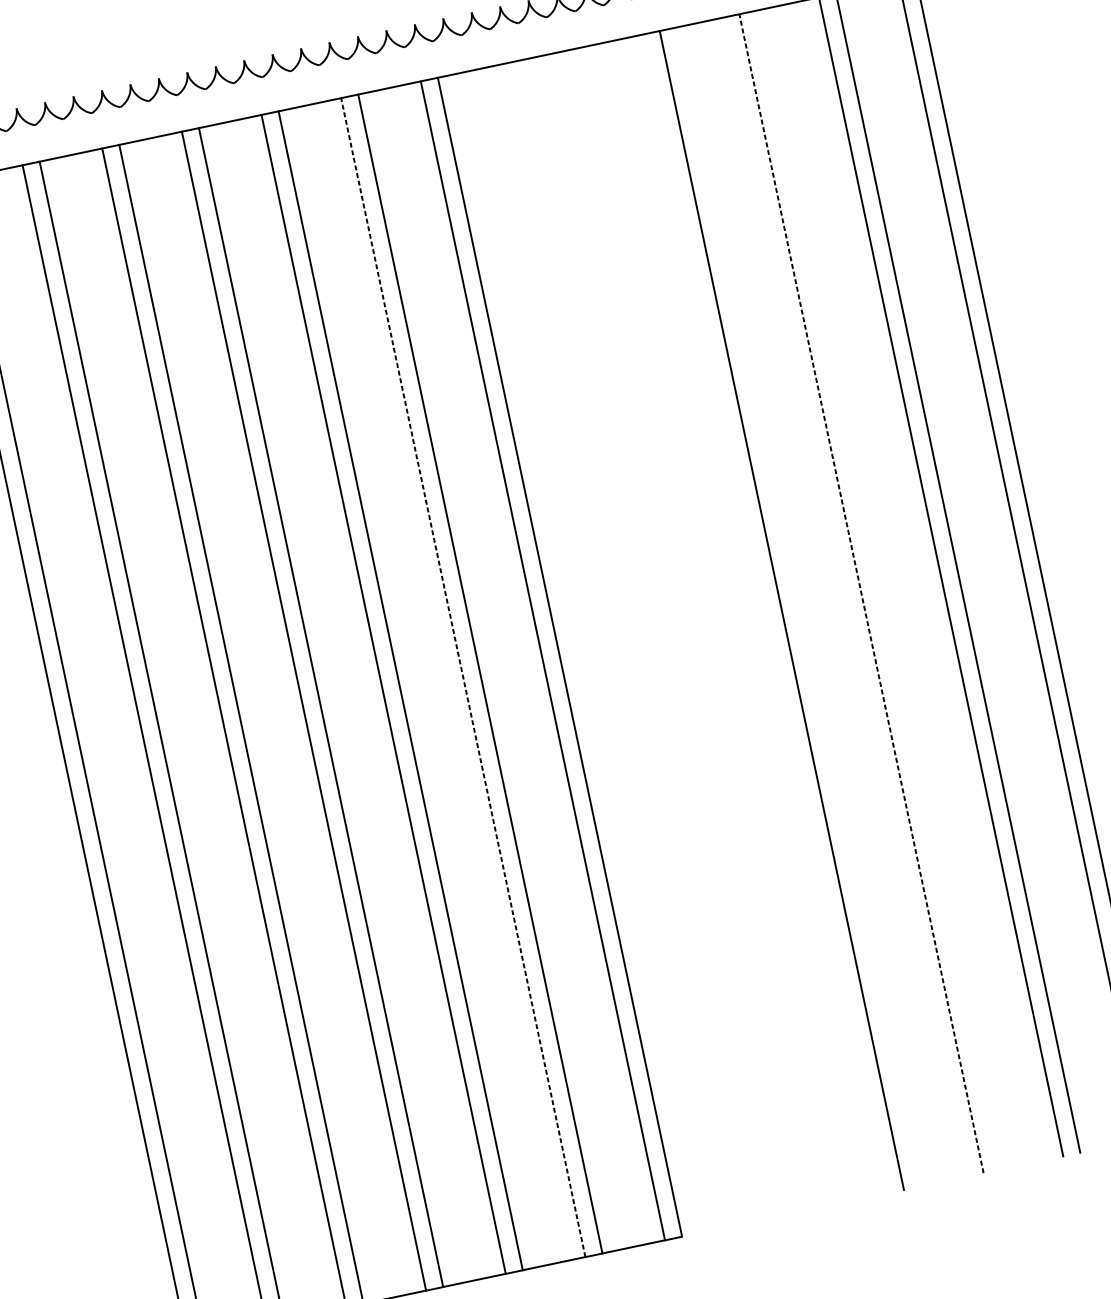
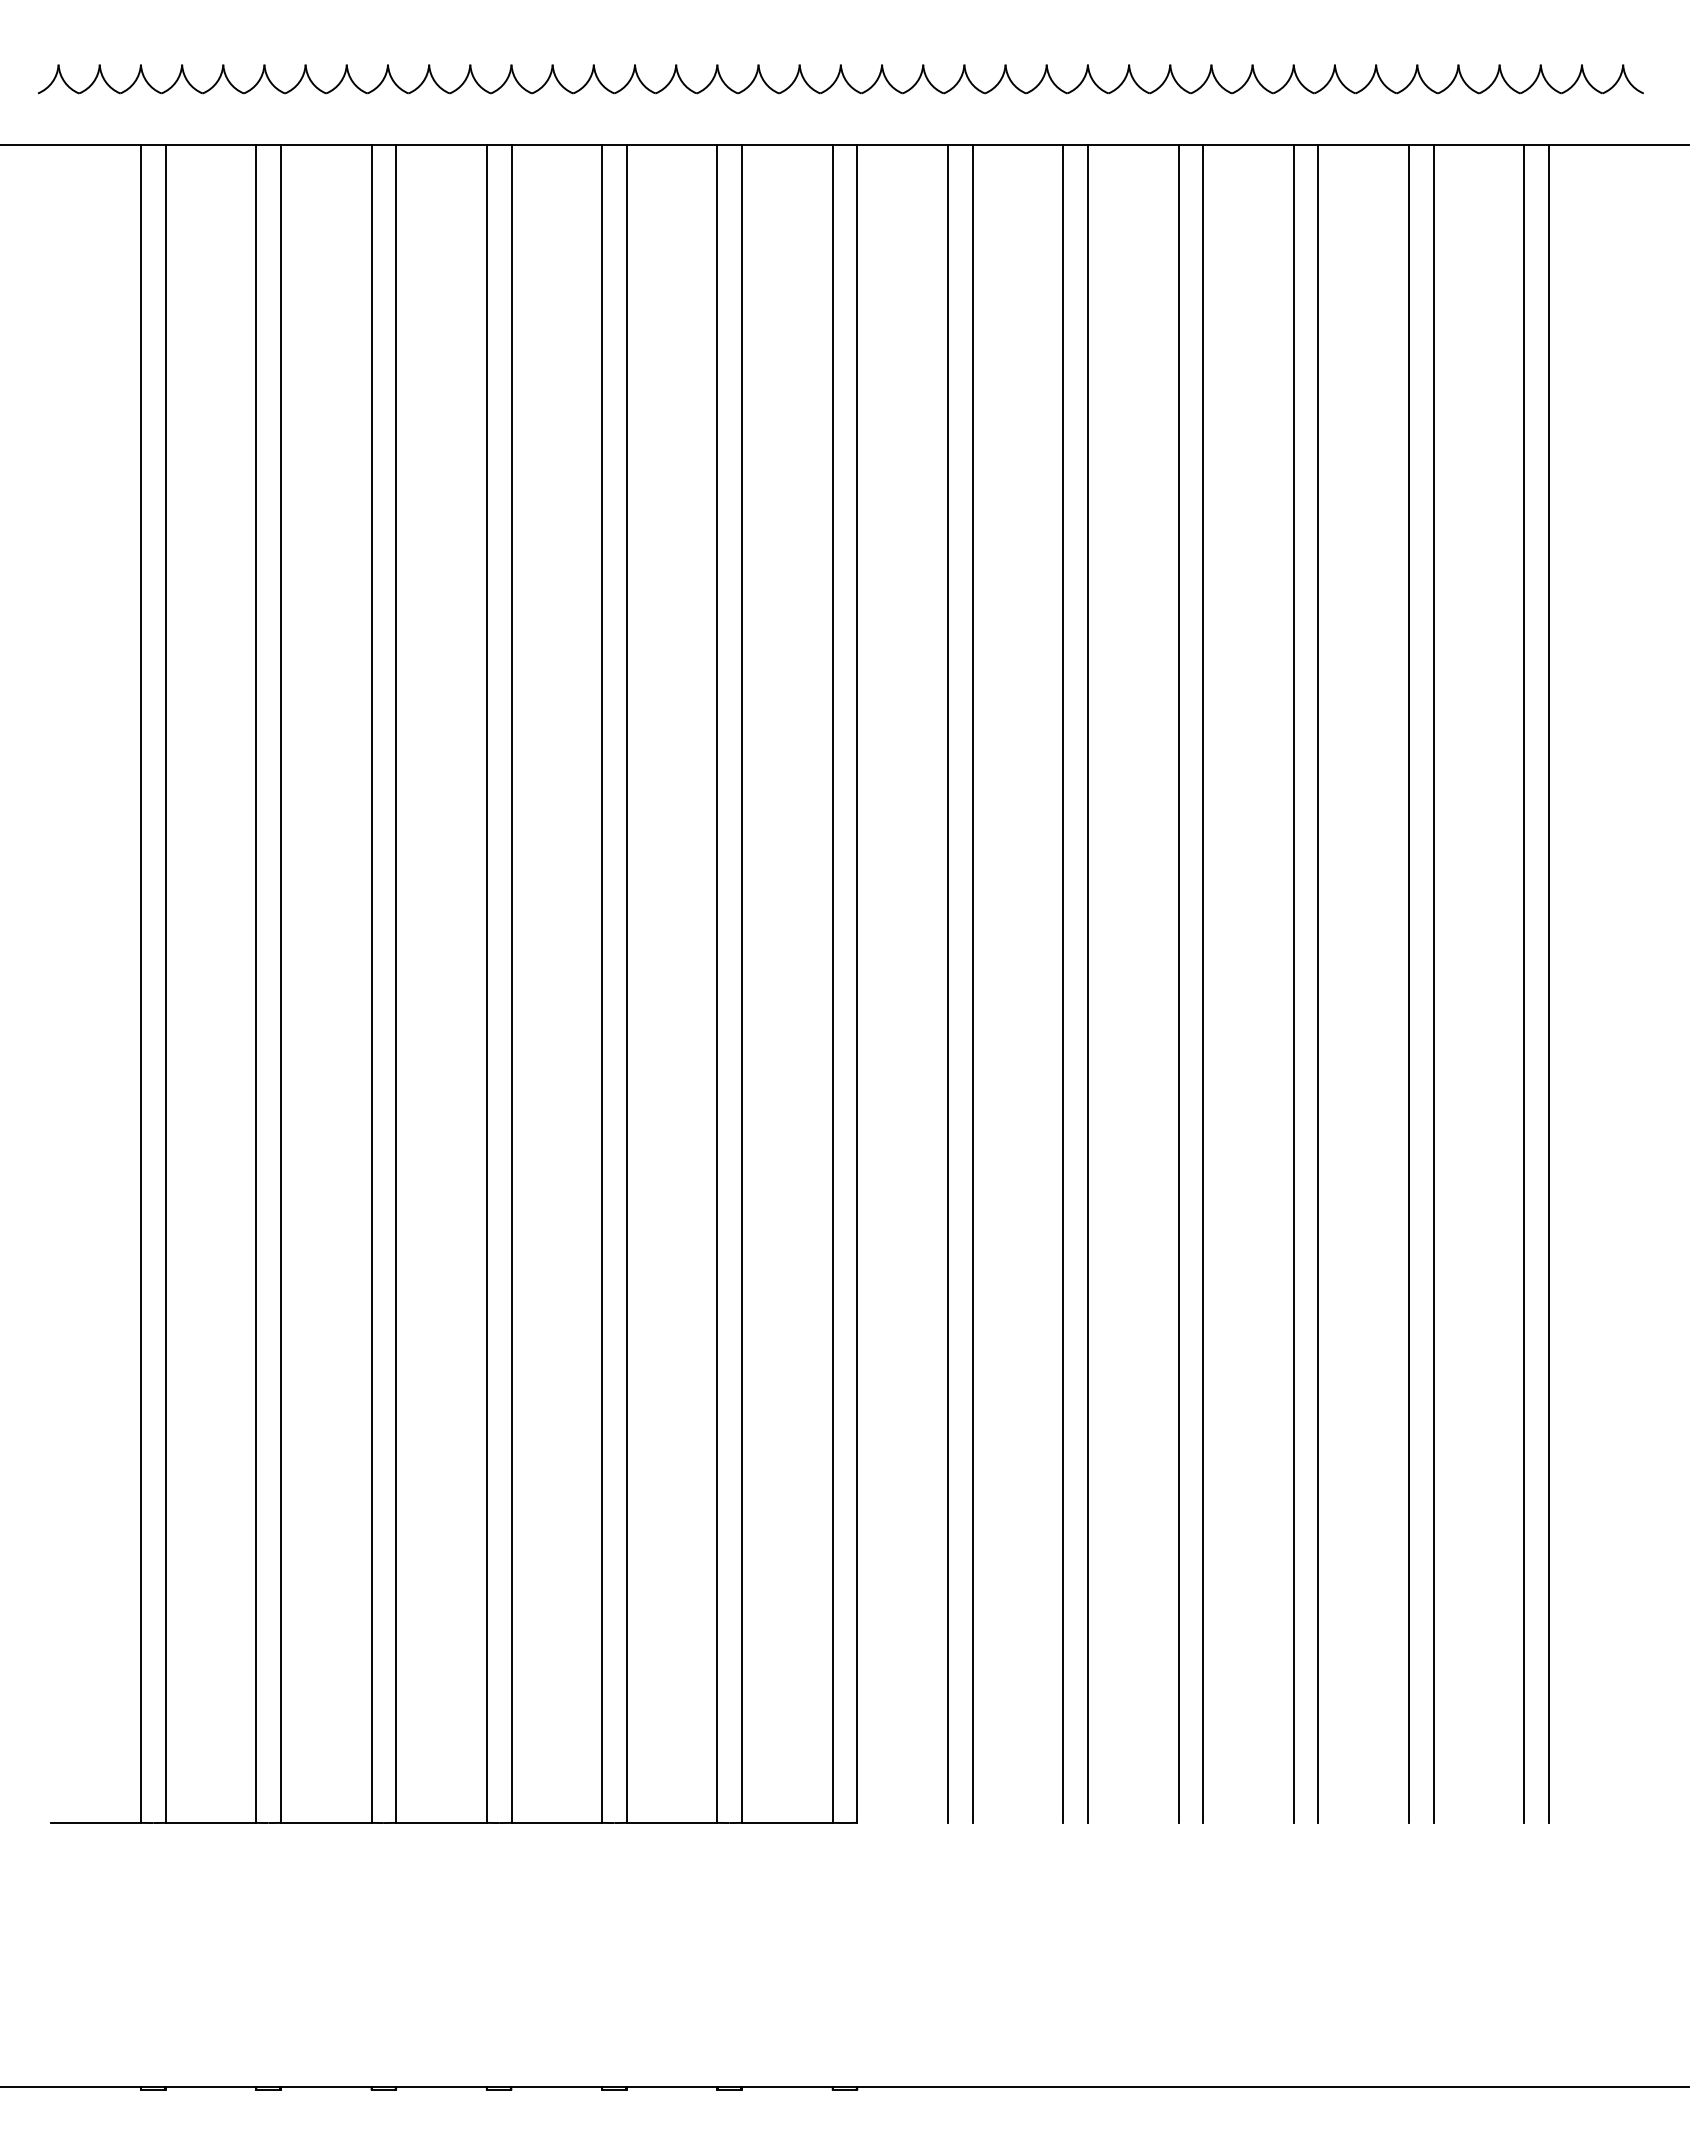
line: (878, 589) -> (1318, 983), added
line: (861, 594) -> (1293, 984), dashed -> solid
line: (799, 606) -> (1203, 983), added
line: (718, 623) -> (1087, 983), added
line: (702, 626) -> (1063, 983), added
line: (639, 640) -> (972, 983), added
line: (622, 643) -> (947, 983), added
line: (463, 677) -> (717, 984), dashed -> solid

